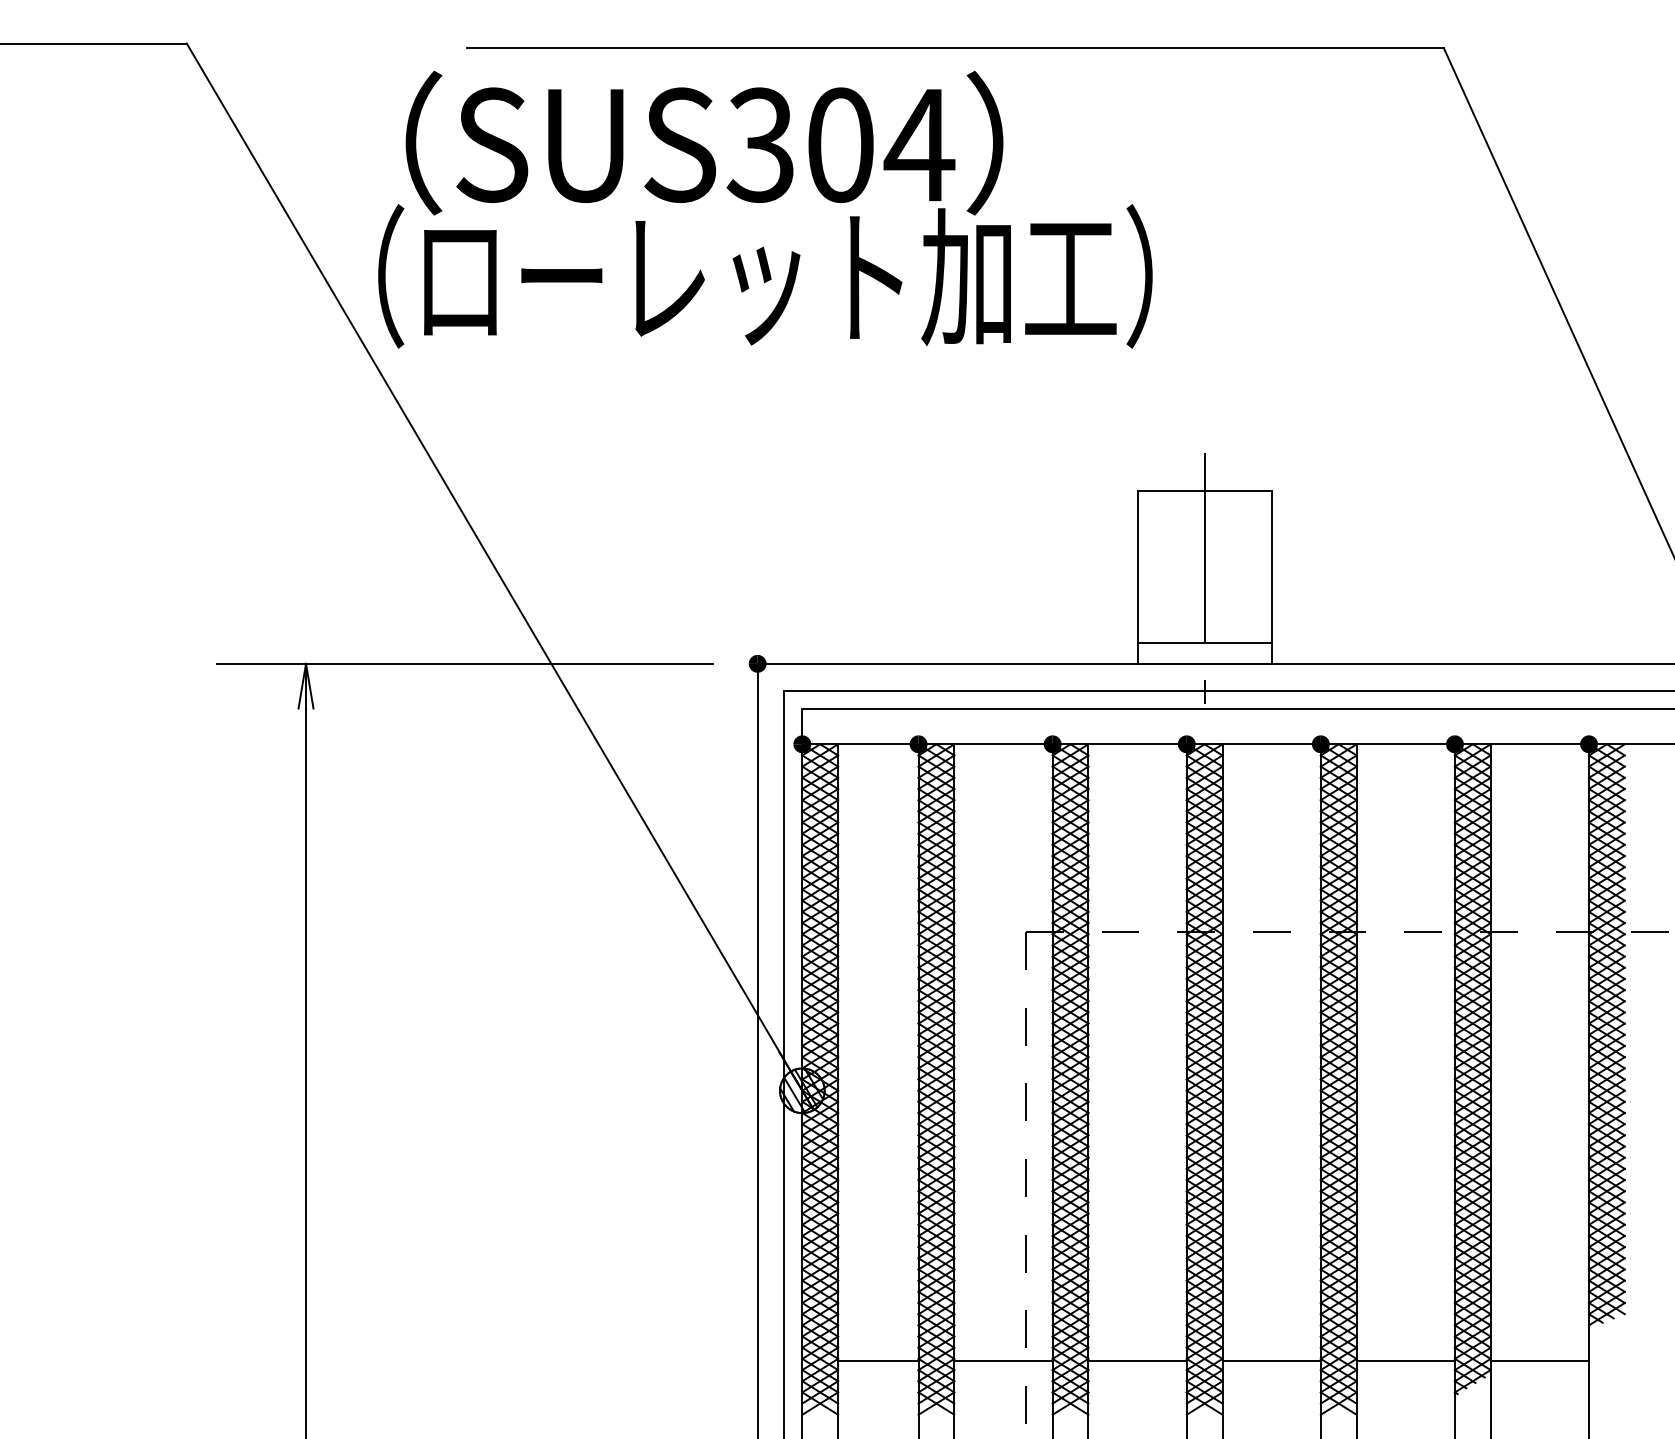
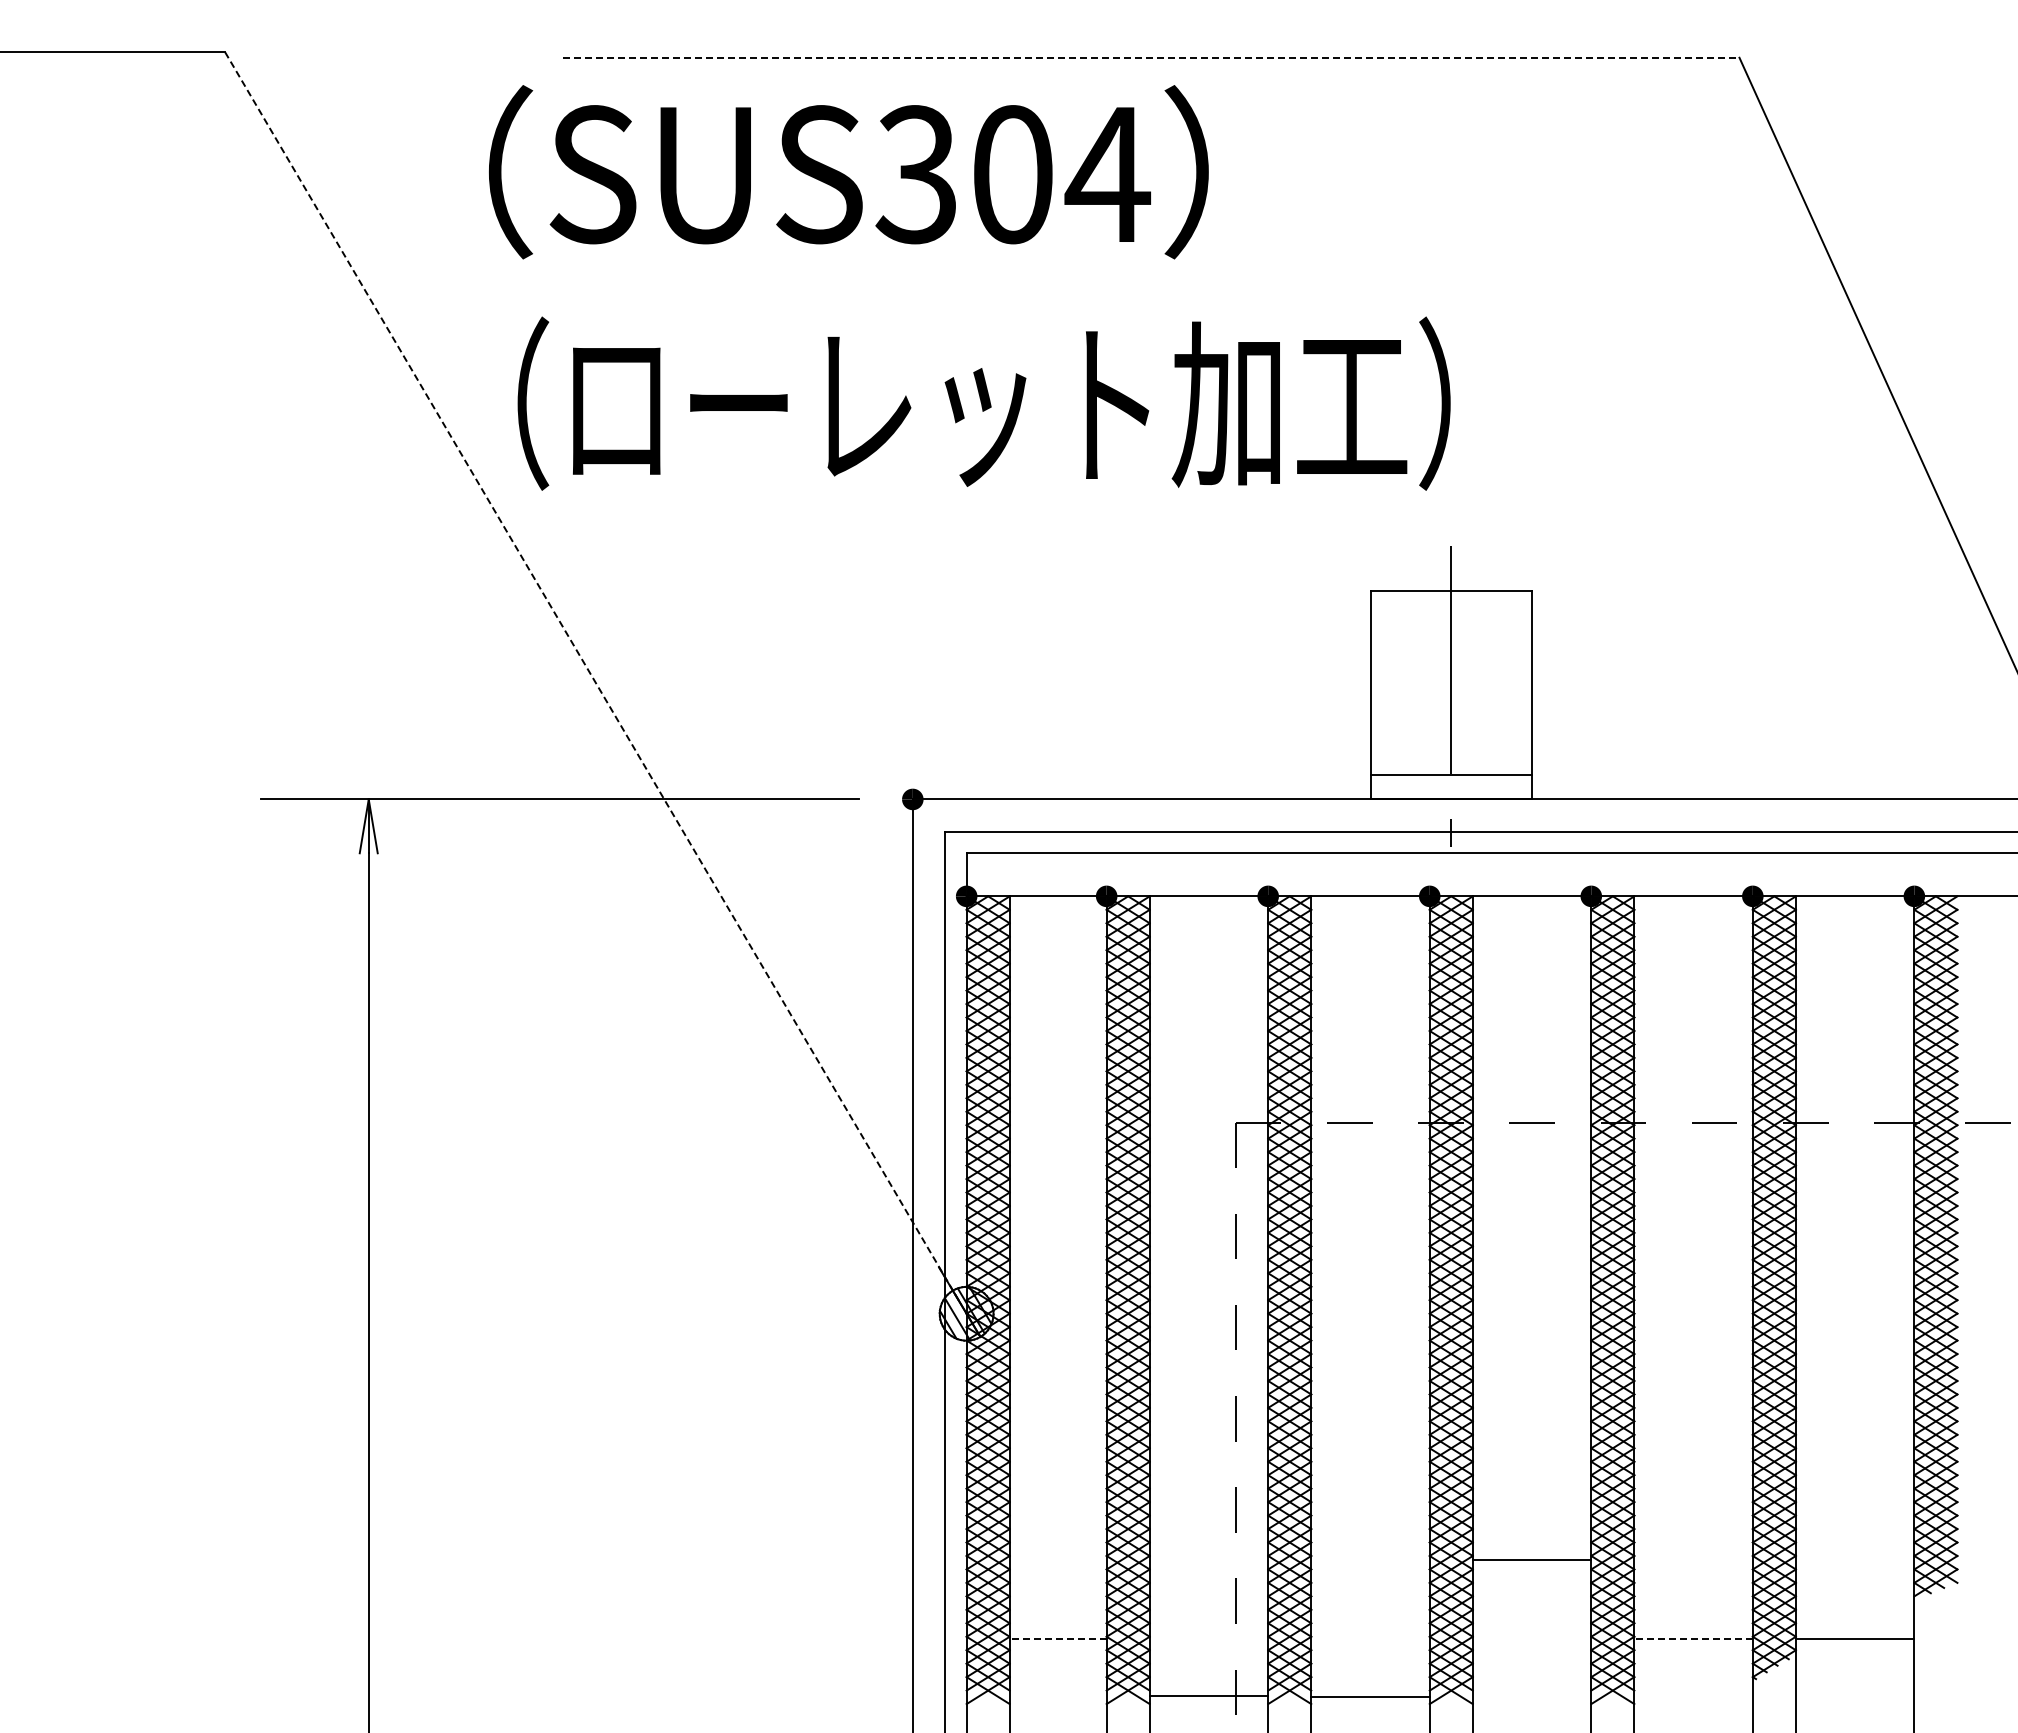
line: (955, 47) -> (1151, 57), solid -> dashed
text: (764, 276) -> (983, 403), moved
line: (492, 563) -> (593, 678), solid -> dashed
line: (877, 1361) -> (1057, 1639), solid -> dashed
line: (1003, 1361) -> (1208, 1696), moved
line: (1137, 1361) -> (1370, 1697), moved
line: (1271, 1361) -> (1531, 1560), moved
line: (1405, 1361) -> (1693, 1639), solid -> dashed

